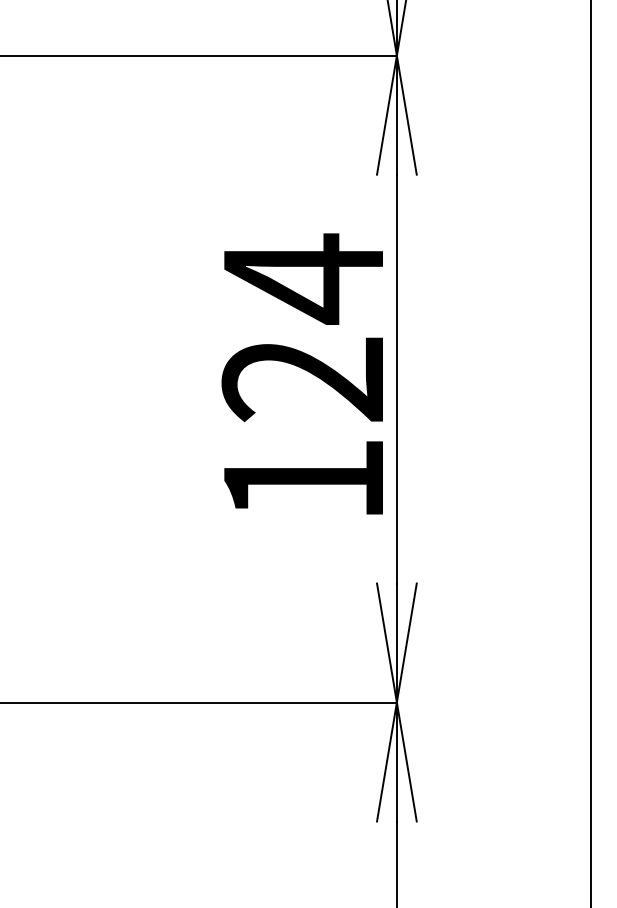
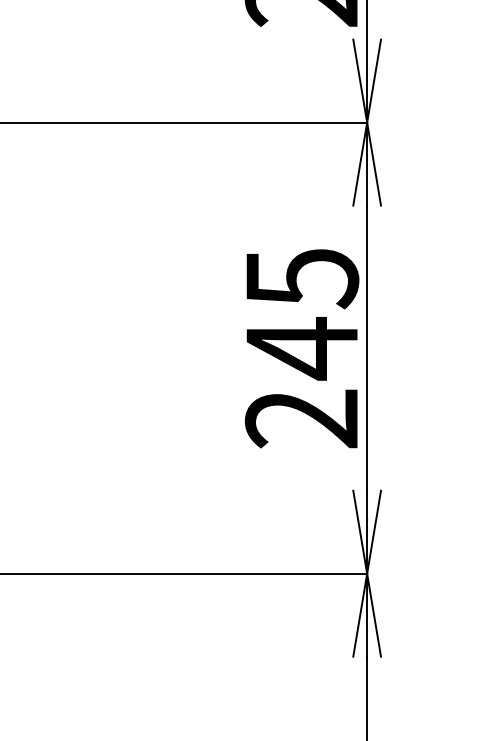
text: (302, 378) -> (301, 347), 124 -> 245

